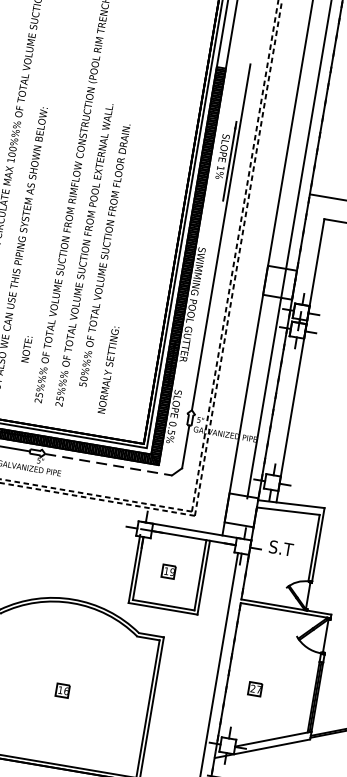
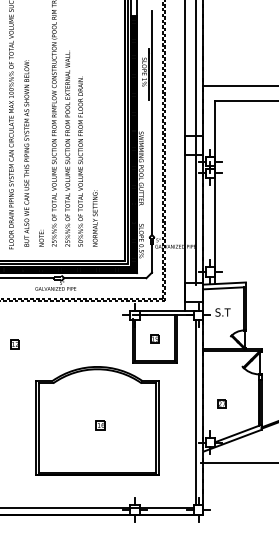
text: (104, 254) -> (80, 161), moved
text: (27, 348) -> (41, 237), moved
line: (108, 465) -> (105, 278), dashed -> solid

